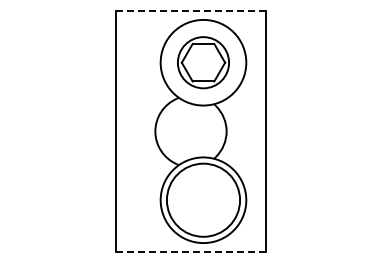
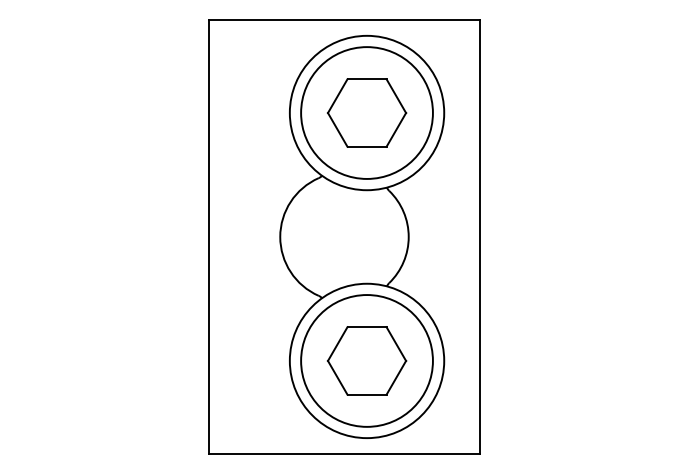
line: (190, 11) -> (343, 20), dashed -> solid
circle: (203, 62) -> (367, 112), size x1.43
part: (203, 199) -> (367, 359), added
line: (191, 251) -> (345, 453), dashed -> solid

